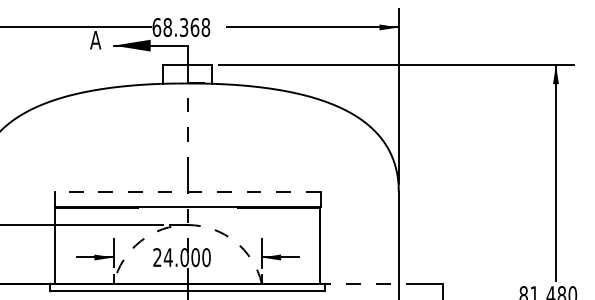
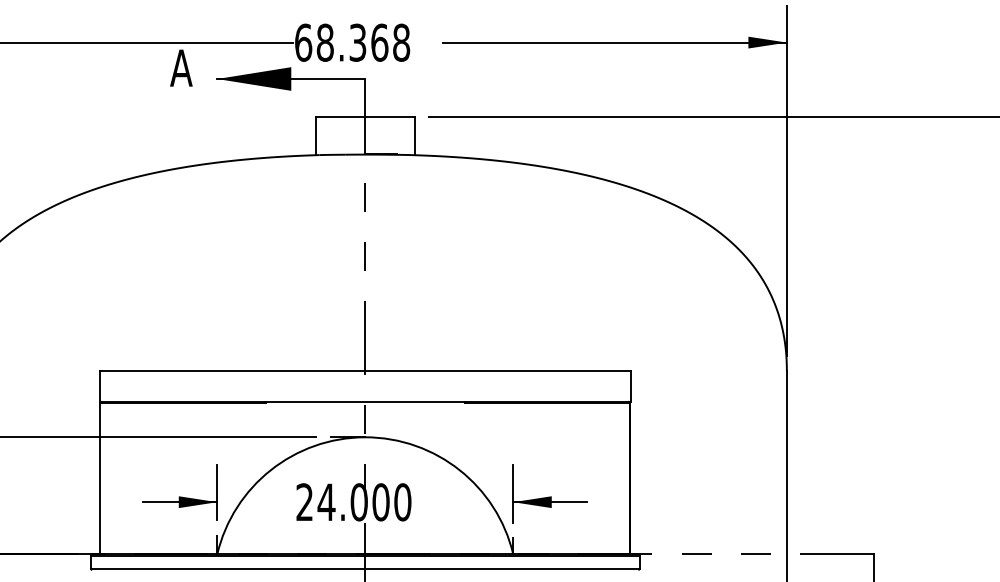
line: (187, 191) -> (364, 370), dashed -> solid
arc: (187, 225) -> (364, 438), dashed -> solid

